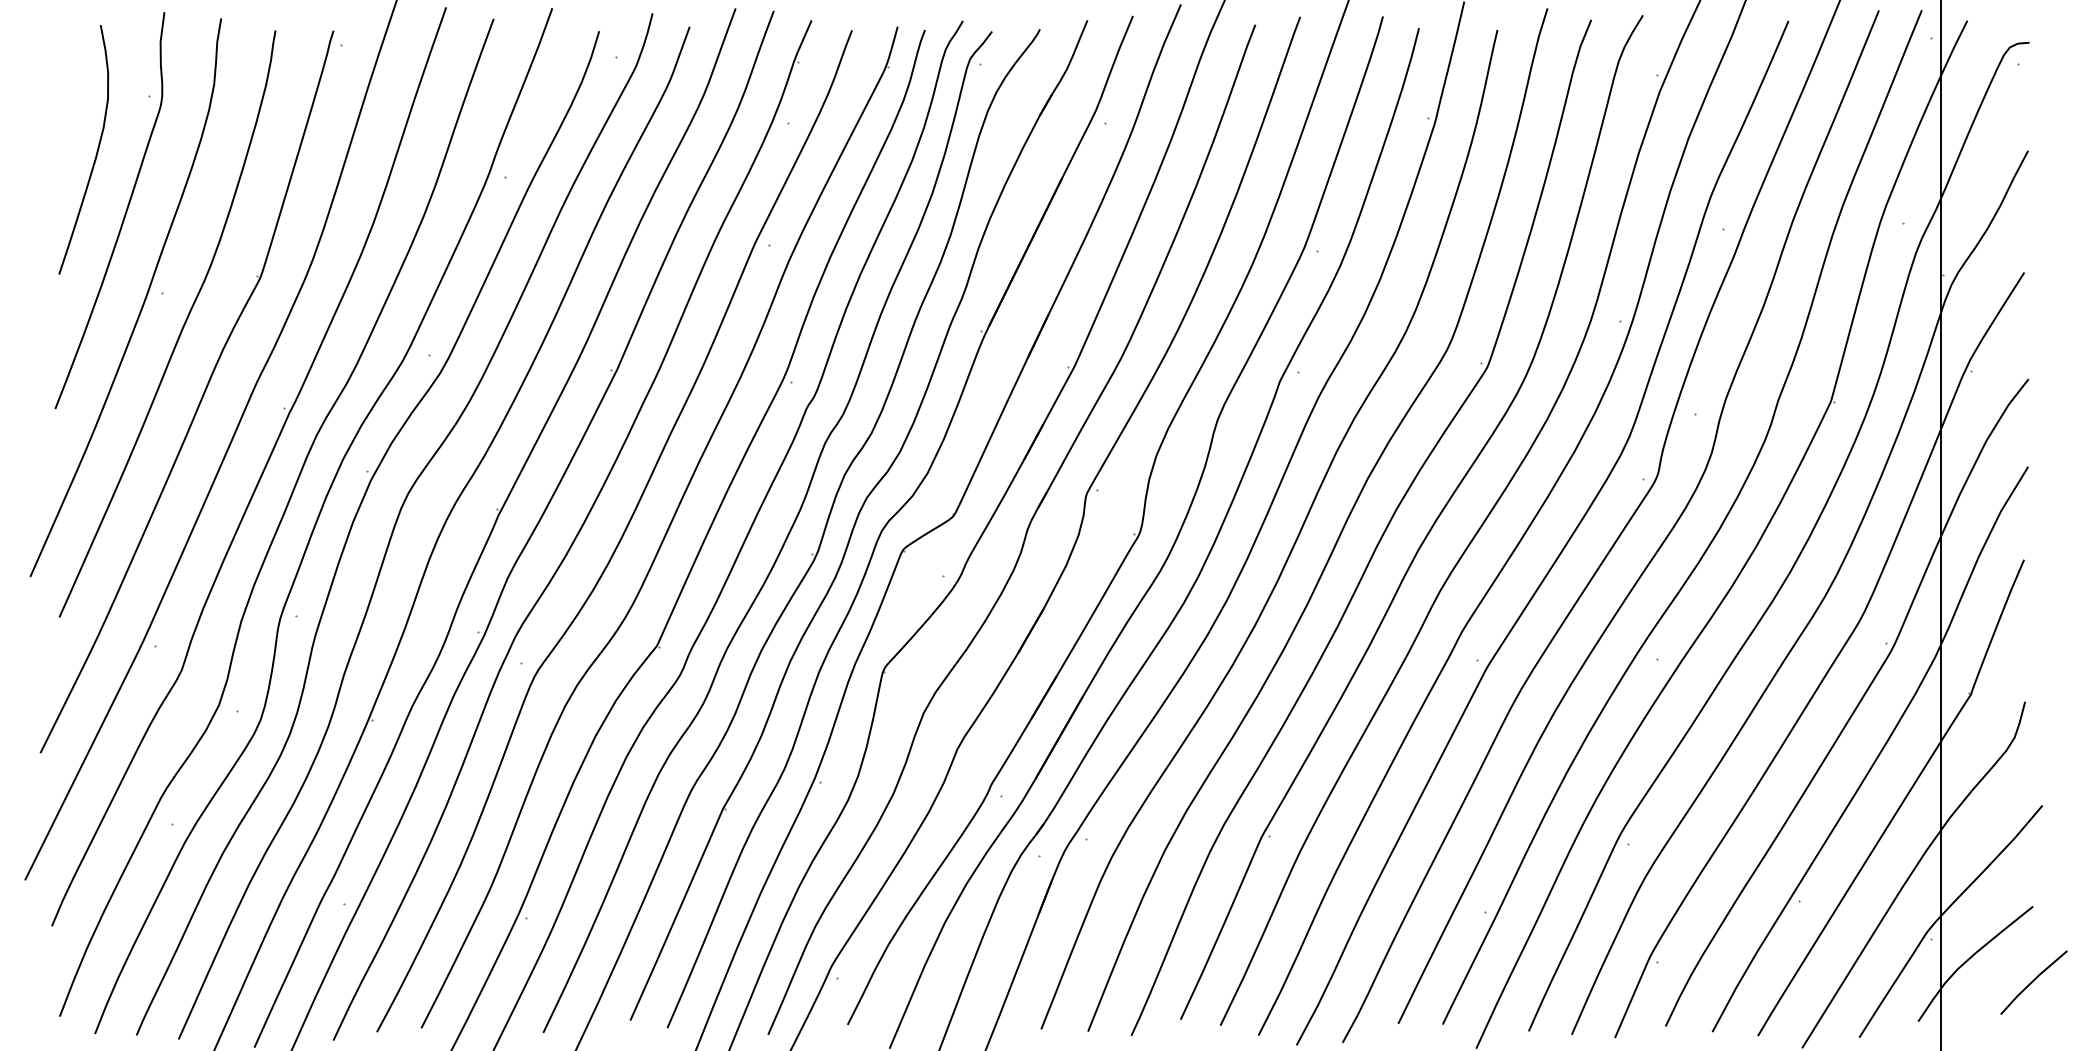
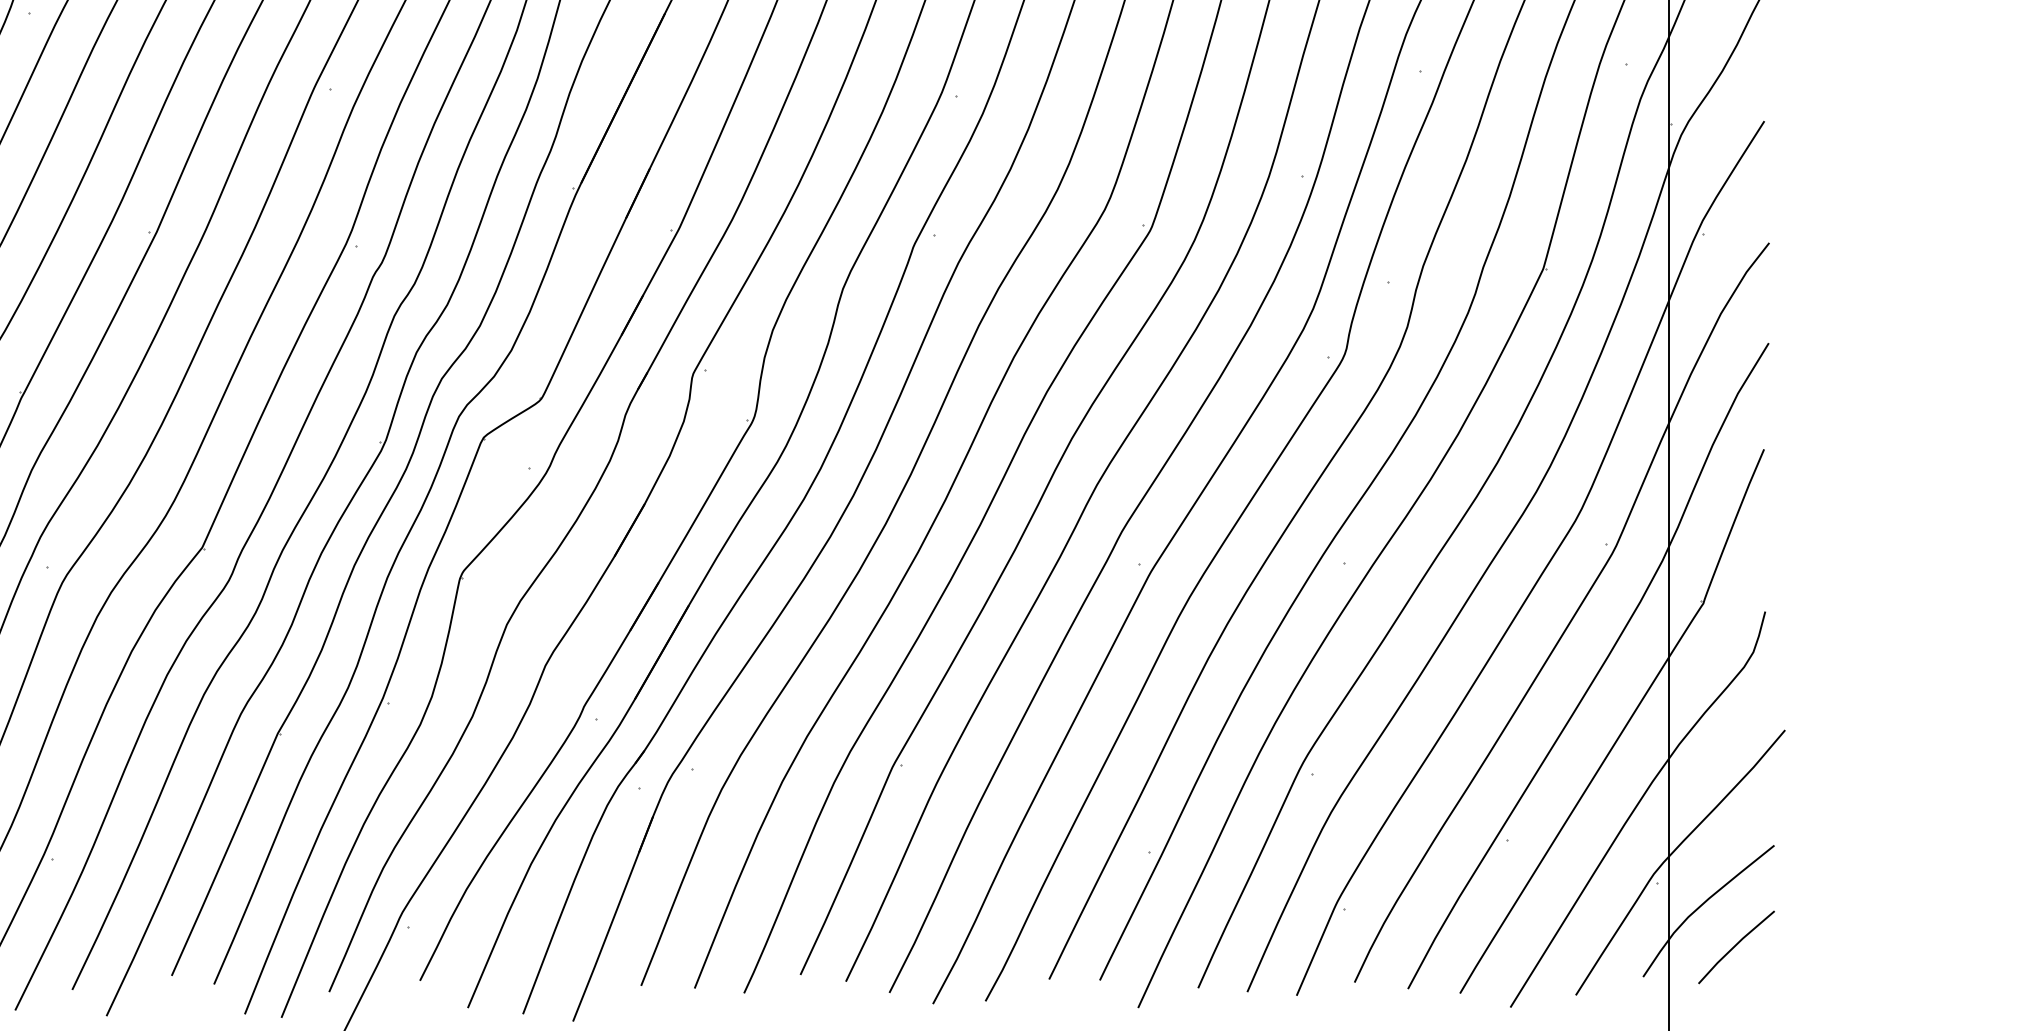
line: (2033, 982) -> (1735, 947), moved

